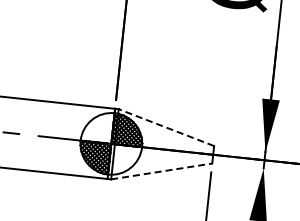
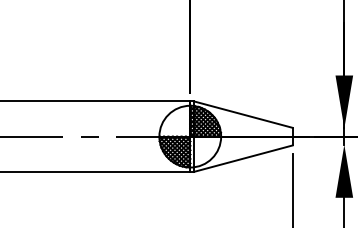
line: (165, 127) -> (242, 114), dashed -> solid
line: (161, 171) -> (243, 158), dashed -> solid

